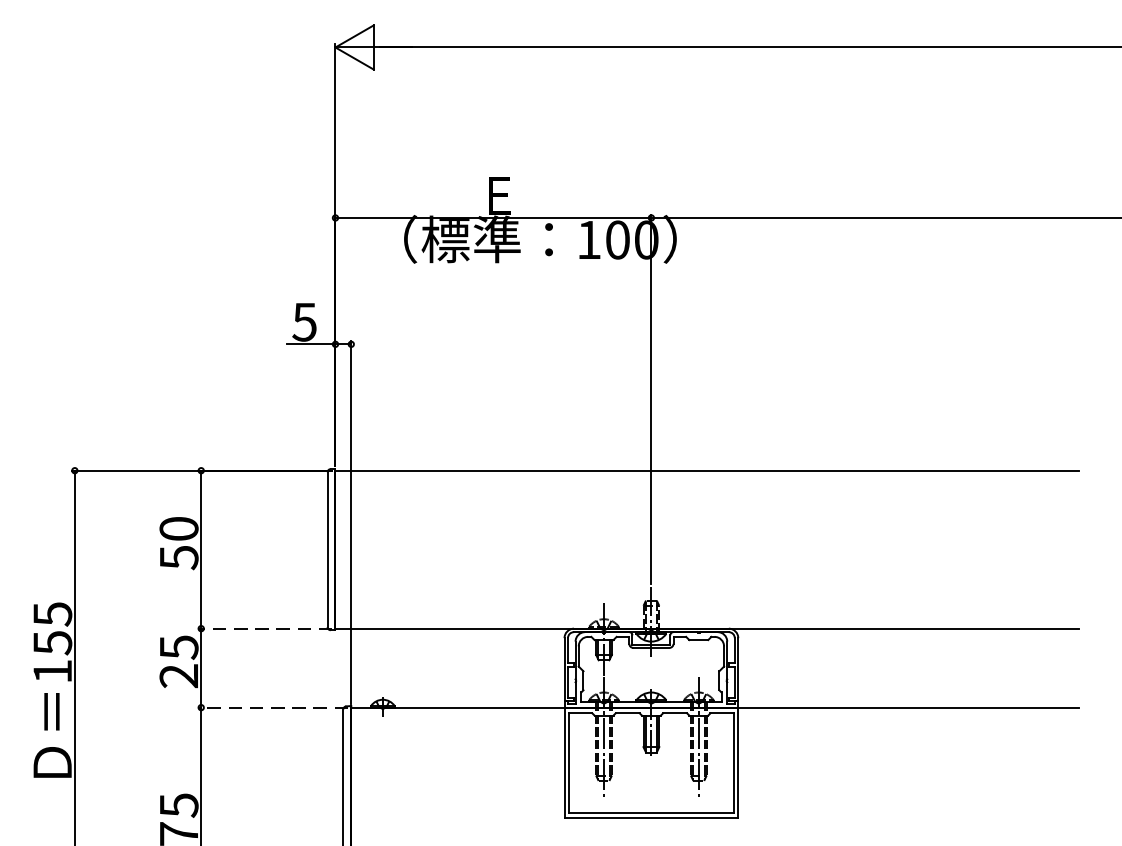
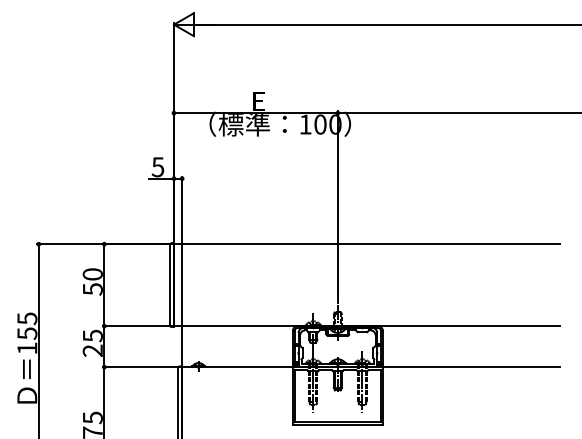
line: (265, 629) -> (137, 326), dashed -> solid
line: (272, 708) -> (141, 367), dashed -> solid

